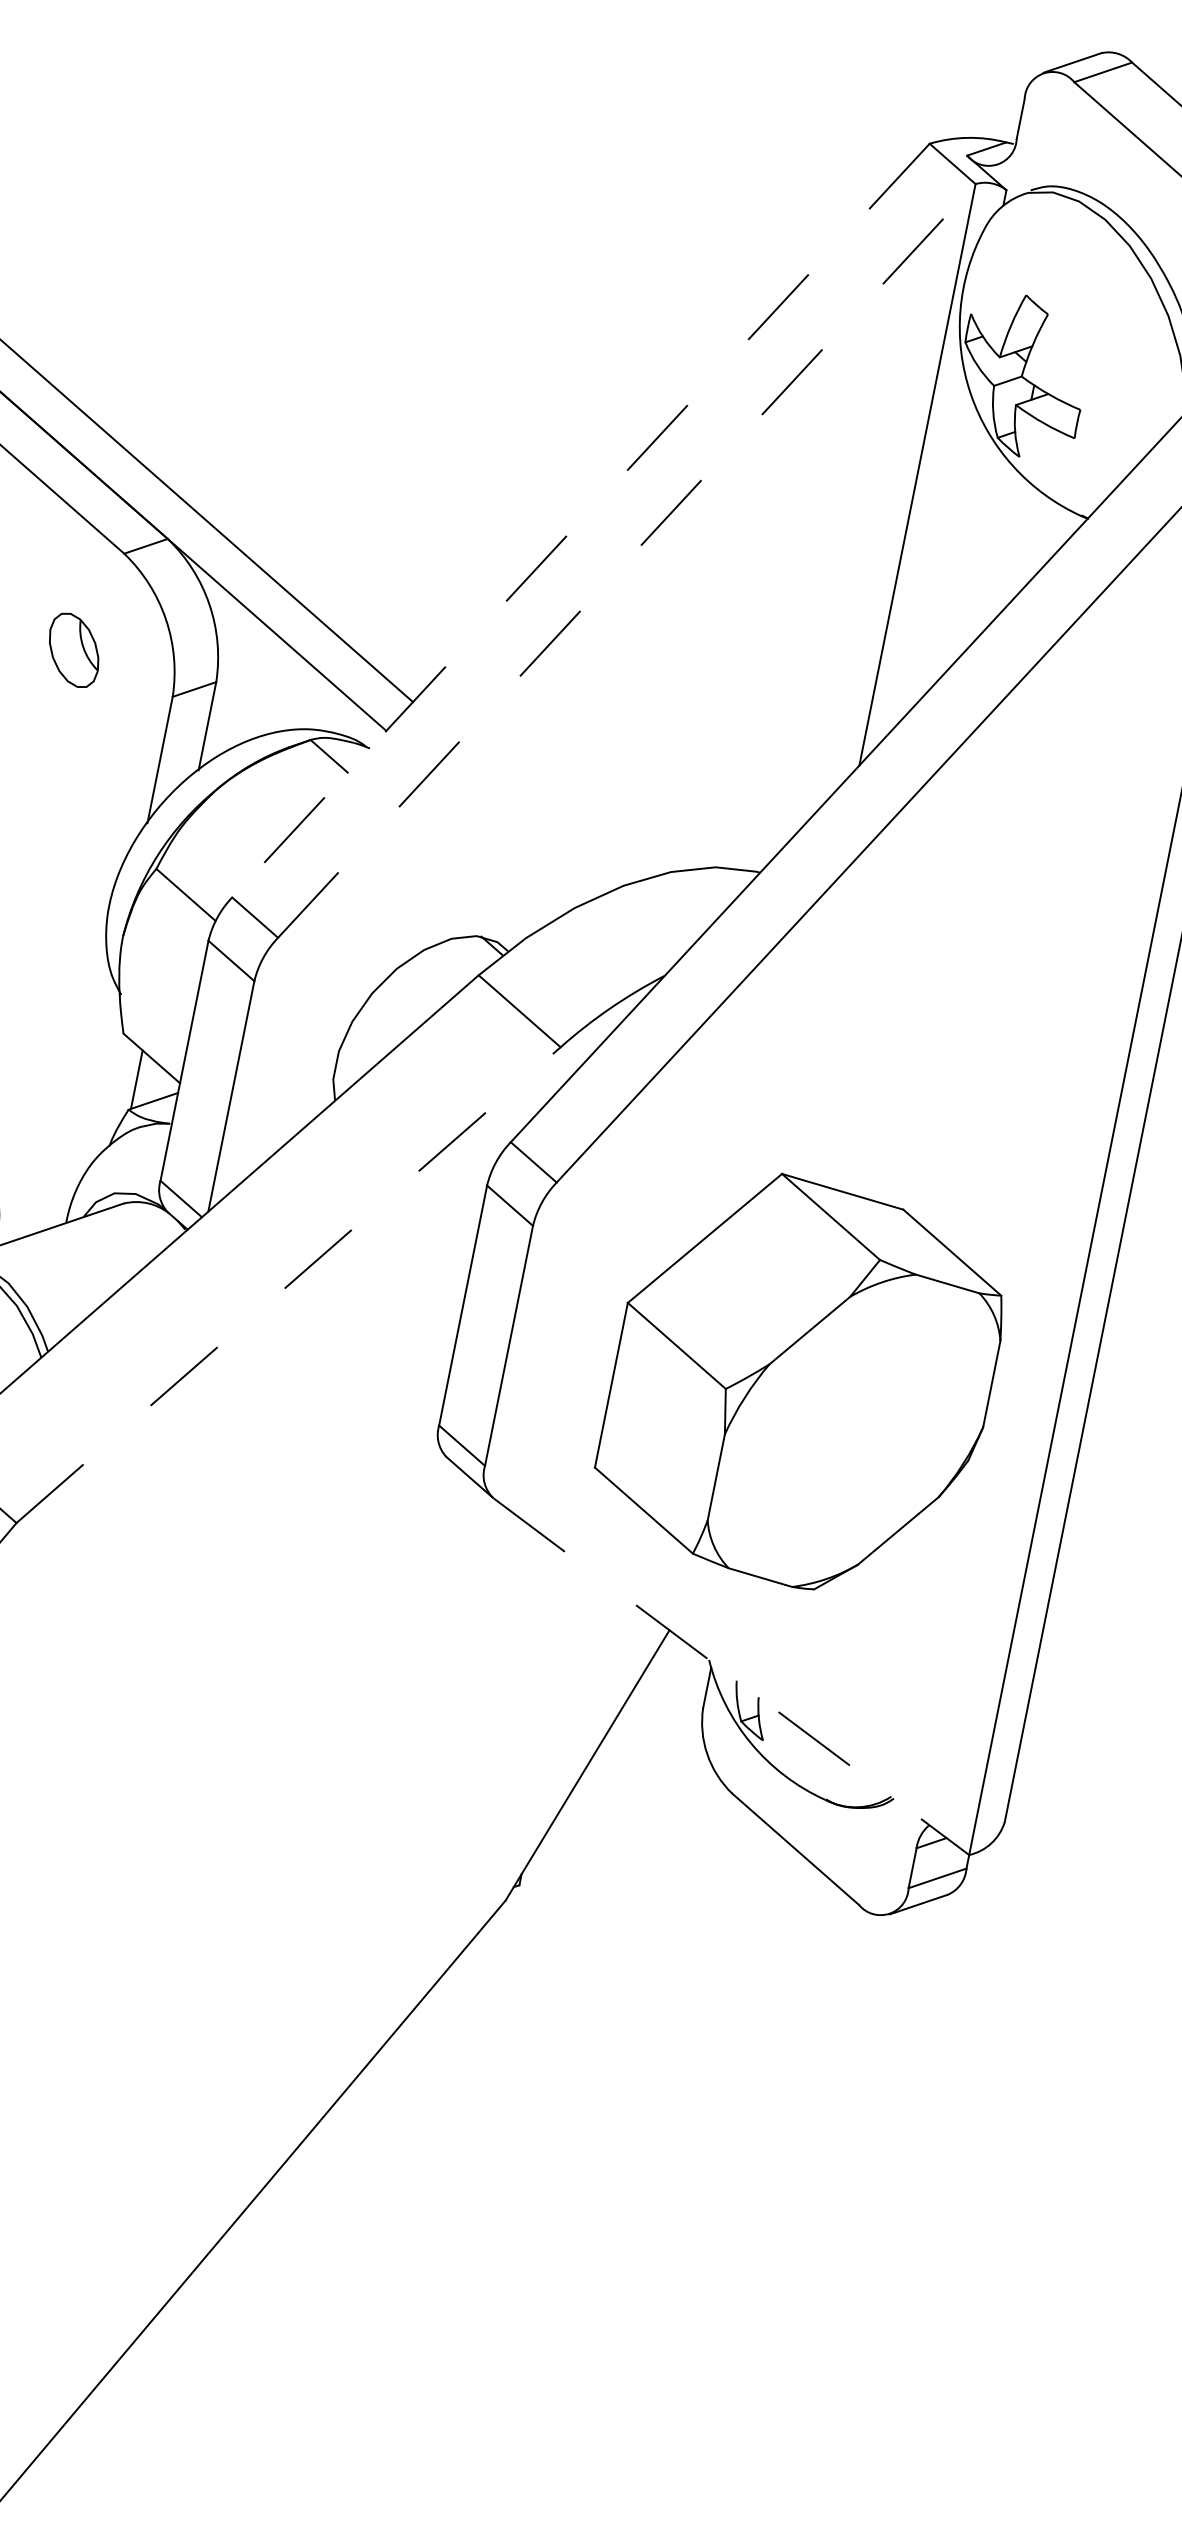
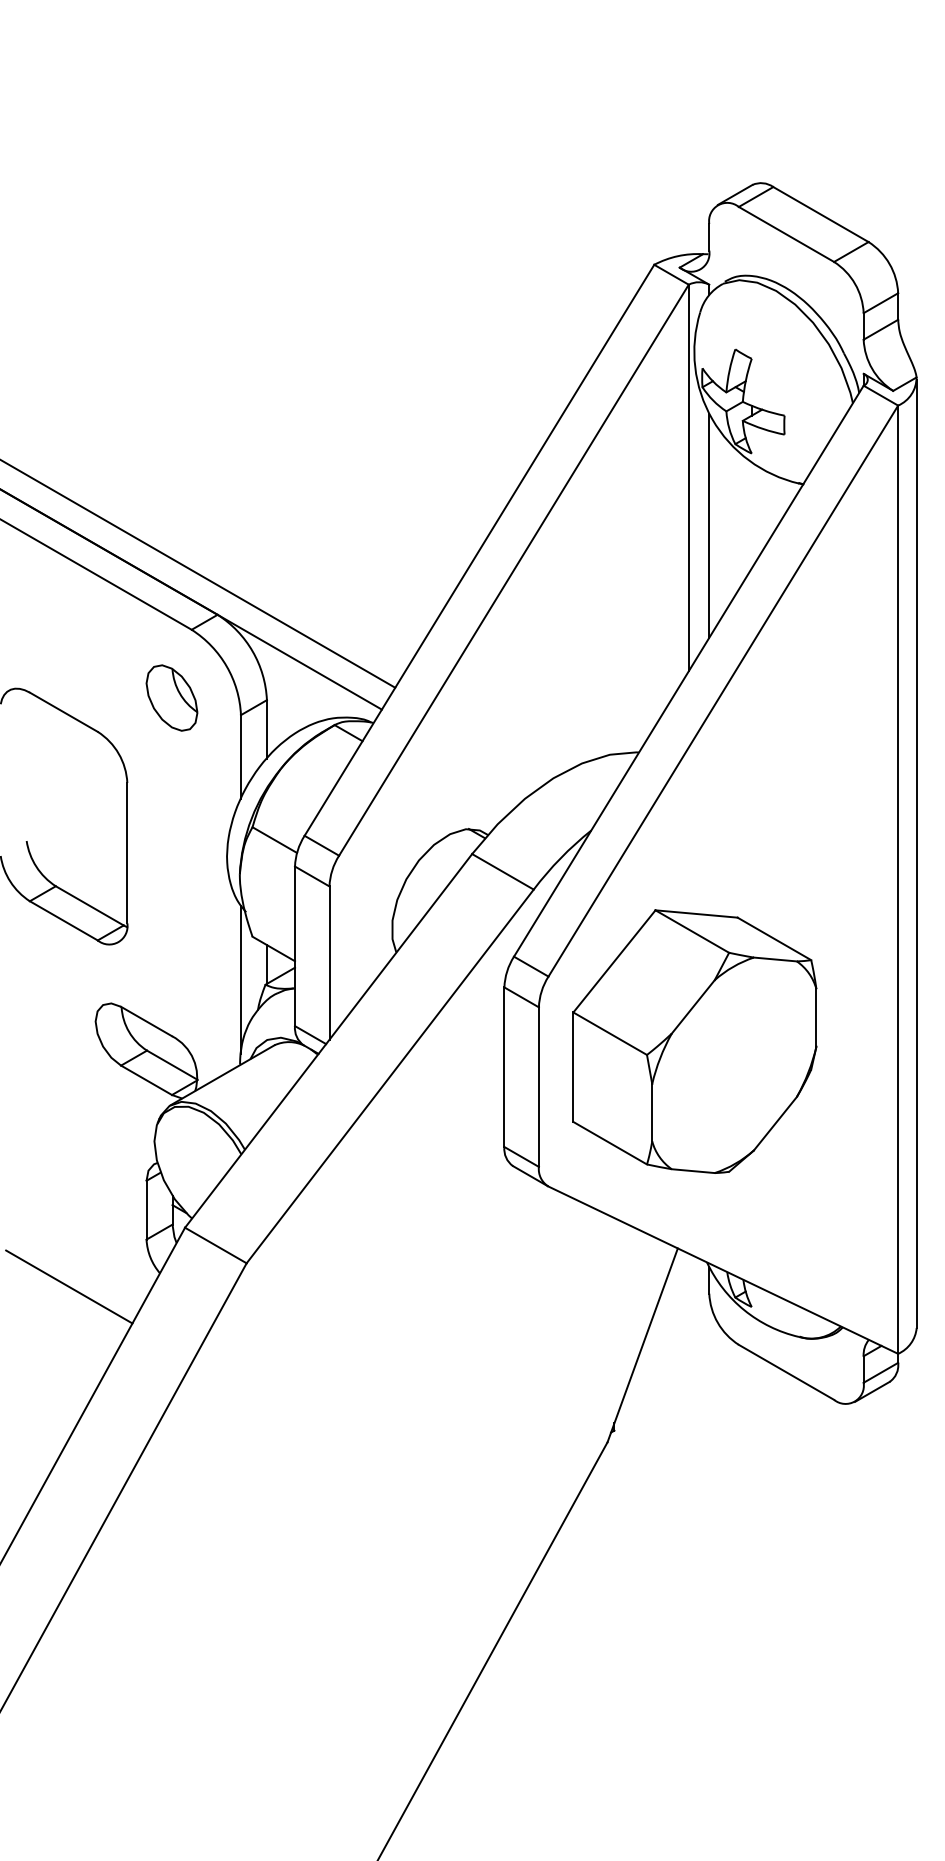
line: (580, 520) -> (479, 550), dashed -> solid
line: (934, 552) -> (709, 525), added
line: (626, 561) -> (513, 570), dashed -> solid
part: (73, 649) -> (171, 697), size x1.43
line: (92, 1094) -> (240, 979), added
line: (289, 1285) -> (390, 1076), dashed -> solid
part: (801, 1382) -> (694, 1041), moved
line: (731, 1677) -> (723, 1270), dashed -> solid

